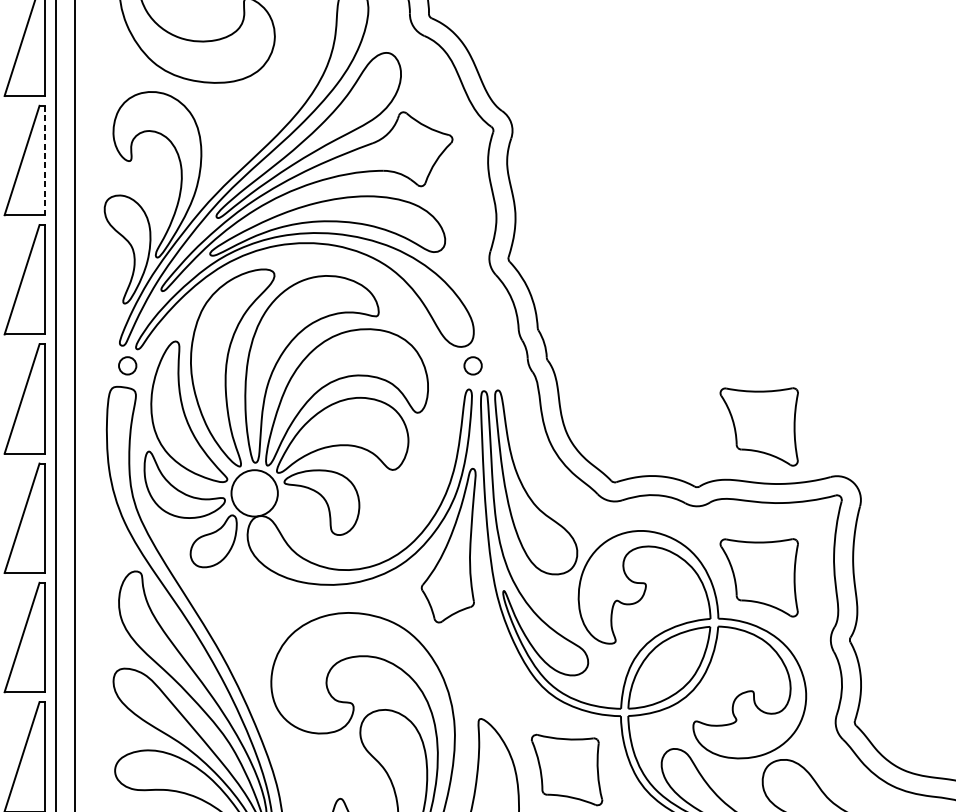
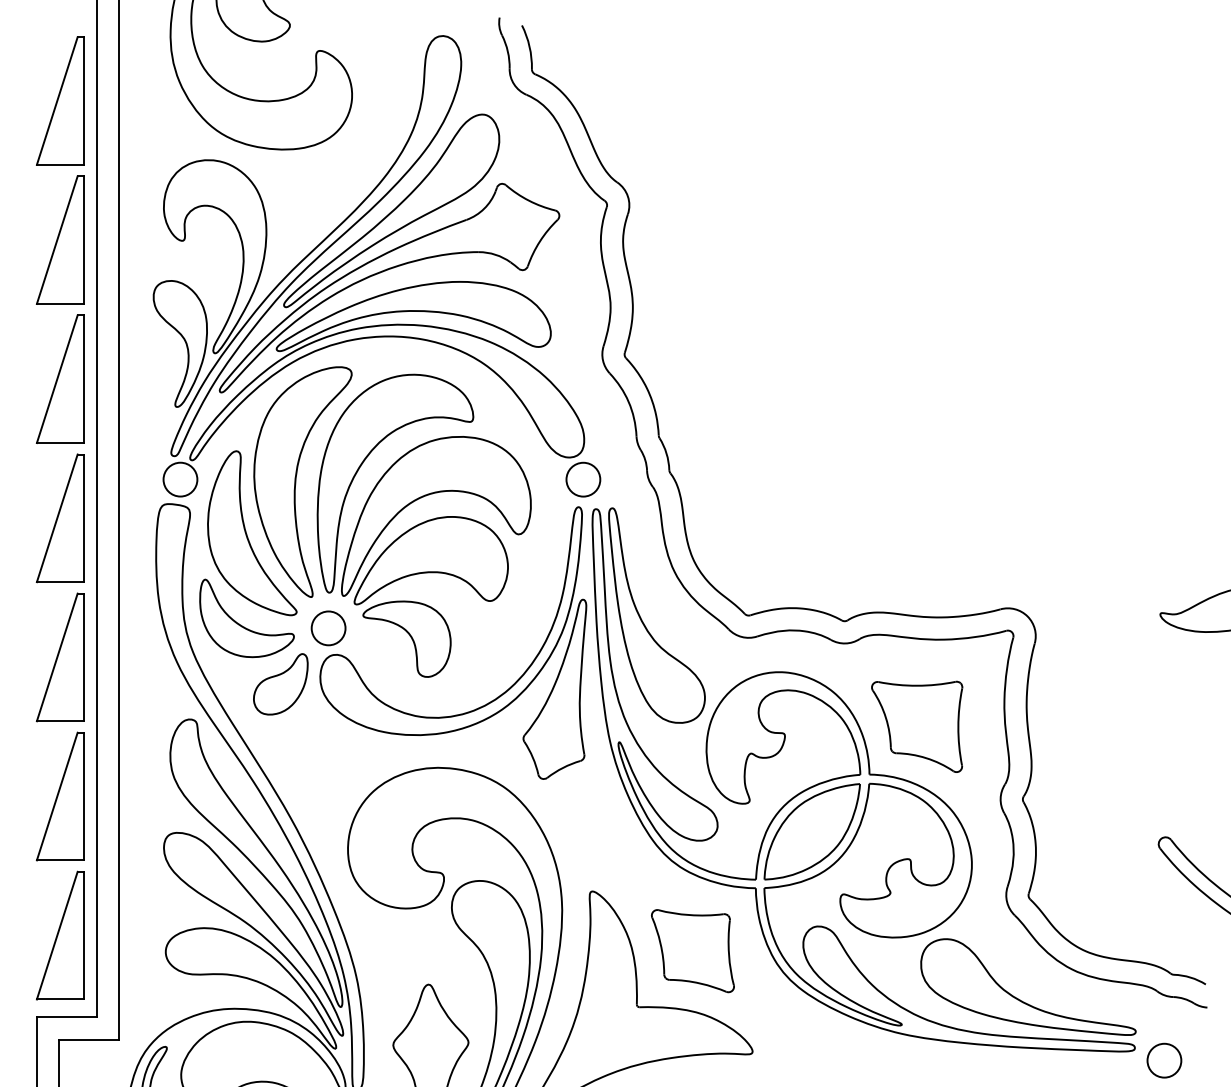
line: (45, 160) -> (84, 240), dashed -> solid
circle: (127, 365) -> (180, 479), size x1.67
circle: (473, 365) -> (583, 479), size x1.67
part: (759, 426) -> (917, 550), removed
circle: (254, 493) -> (328, 628), size x0.62

